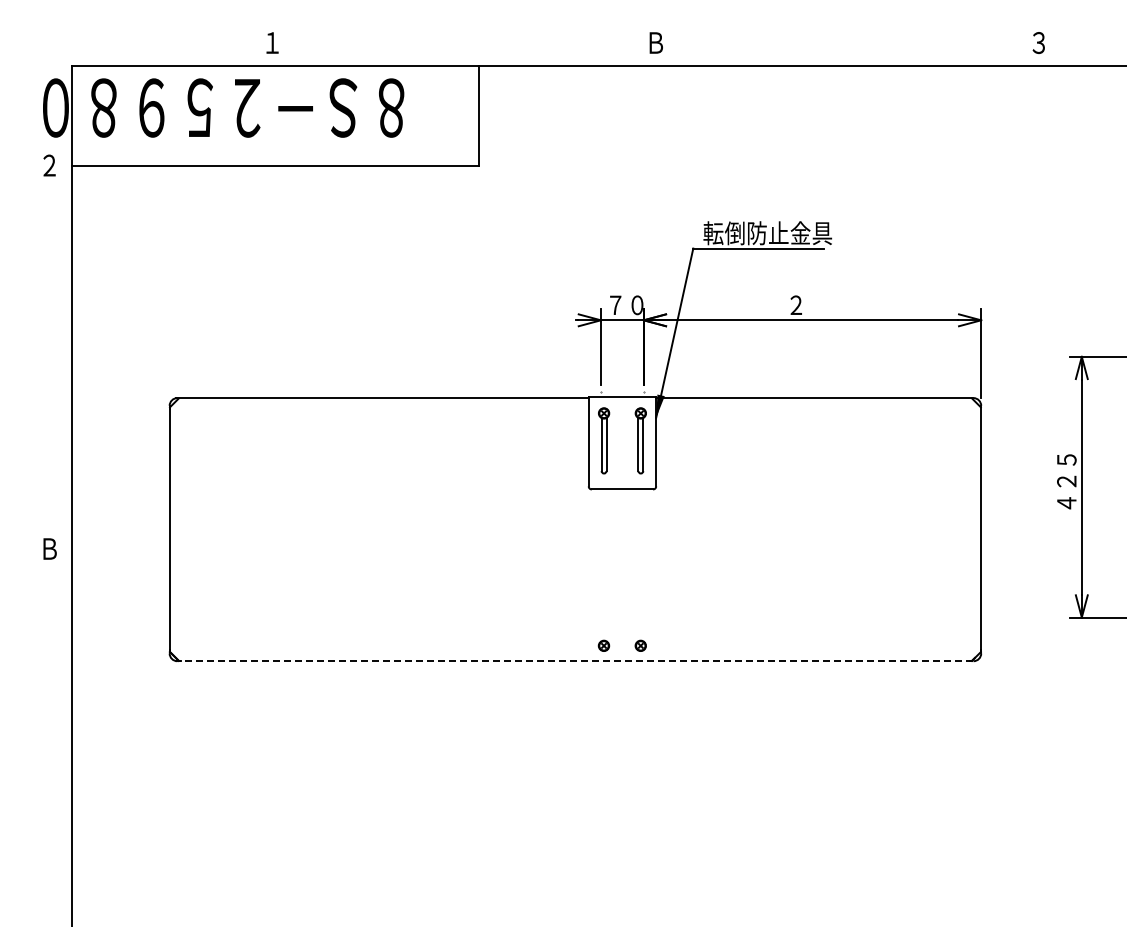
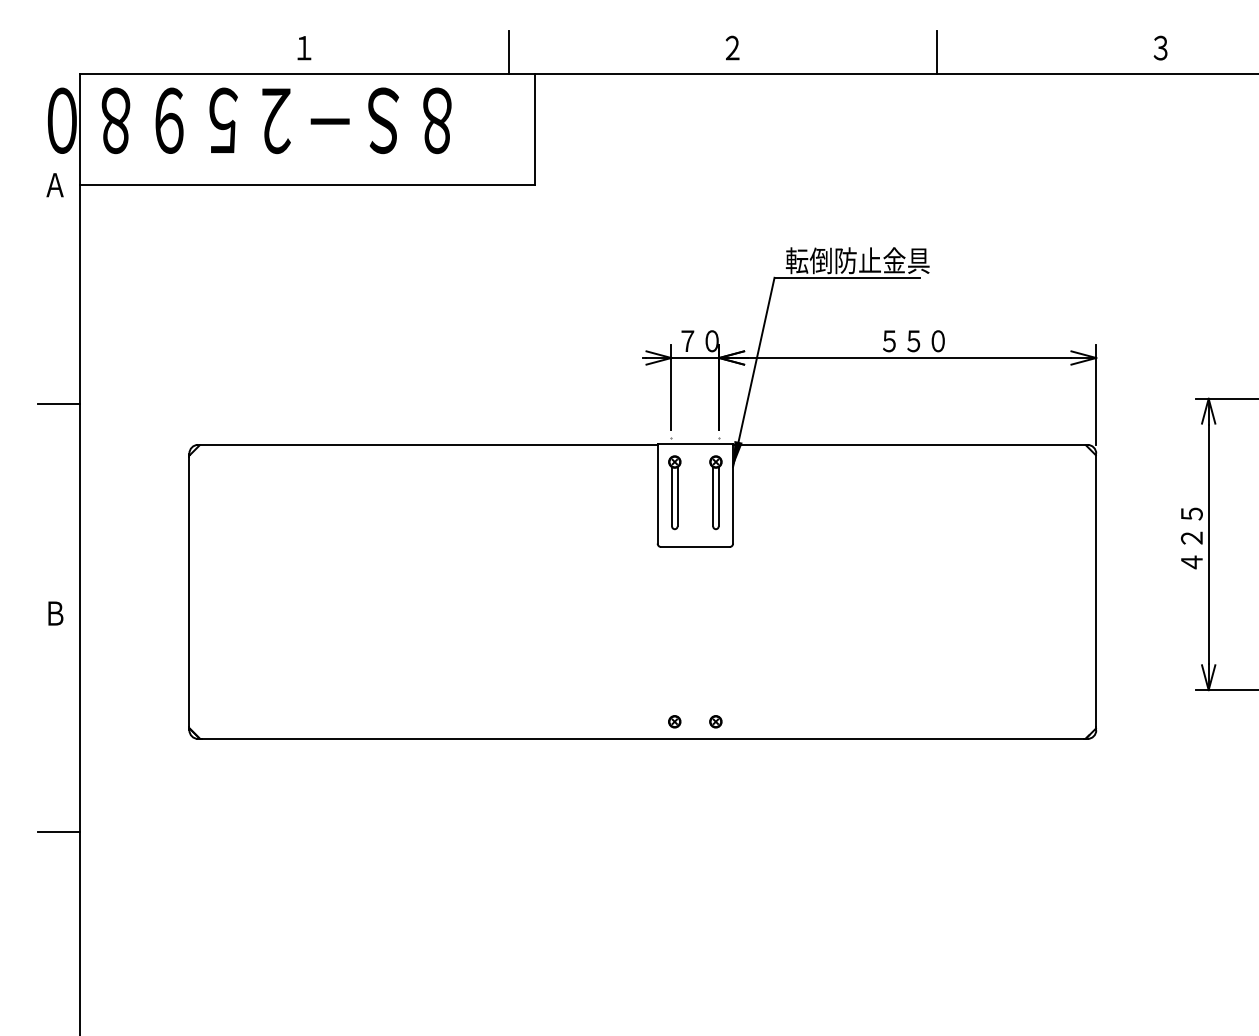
text: (655, 42) -> (732, 47), Ｂ -> ２
line: (455, 46) -> (508, 52), added
line: (838, 46) -> (936, 52), added
text: (49, 165) -> (55, 185), ２ -> Ａ
text: (817, 305) -> (913, 341), ２ -> ５５０
line: (52, 361) -> (58, 404), added
line: (574, 661) -> (641, 739), dashed -> solid
line: (52, 744) -> (58, 831), added

